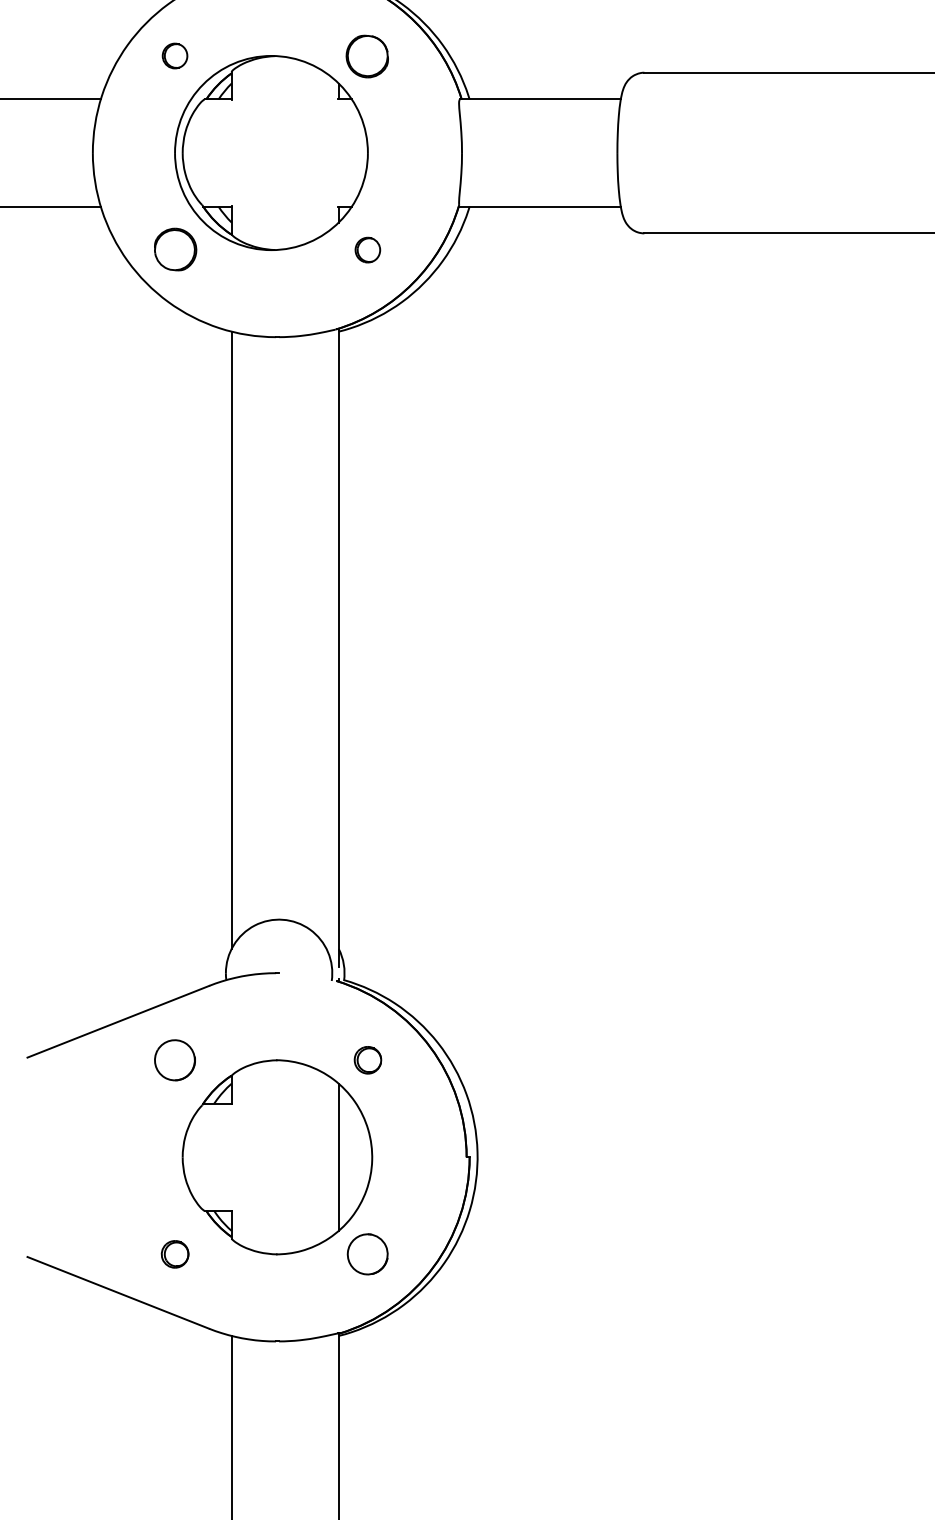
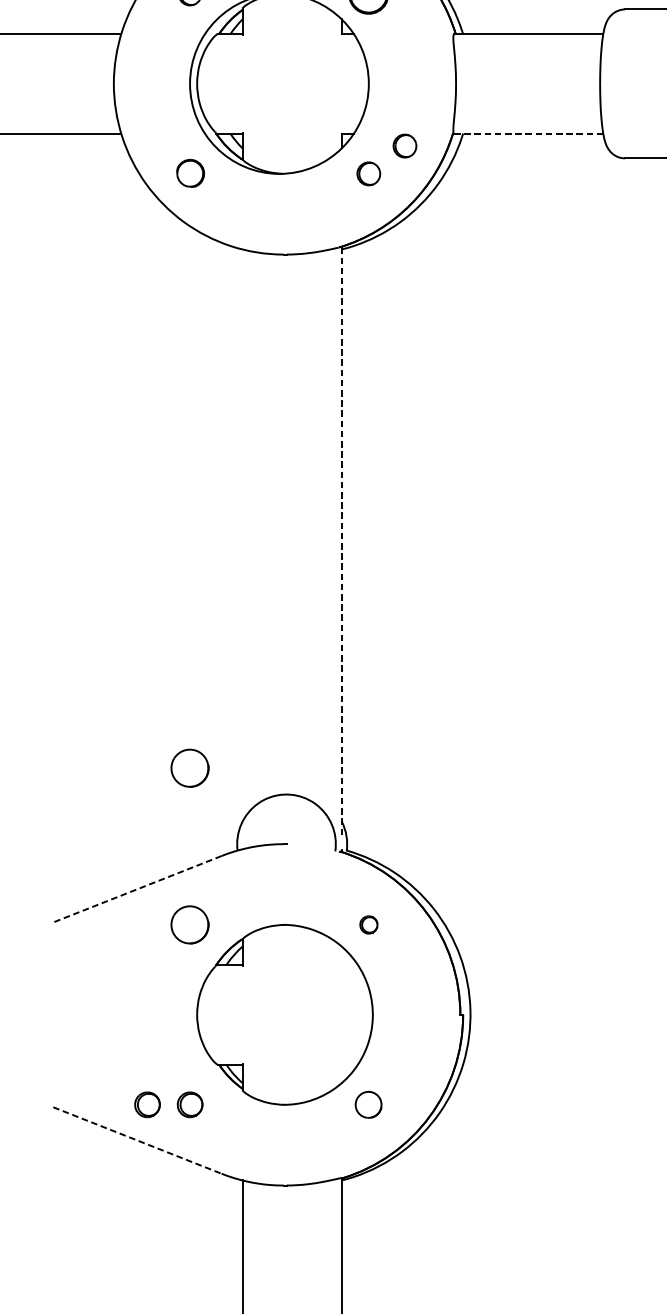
line: (539, 206) -> (527, 133), solid -> dashed
part: (406, 219) -> (404, 145), added
part: (175, 249) -> (190, 173), size x0.7
line: (231, 639) -> (242, 534), removed
line: (338, 648) -> (341, 543), solid -> dashed
part: (174, 891) -> (189, 768), added
line: (118, 1021) -> (137, 888), solid -> dashed
part: (367, 1060) -> (368, 925), size x0.7
line: (338, 1156) -> (341, 1014), removed
part: (128, 1254) -> (146, 1104), added
part: (367, 1254) -> (368, 1104), size x0.7
line: (118, 1292) -> (137, 1140), solid -> dashed

